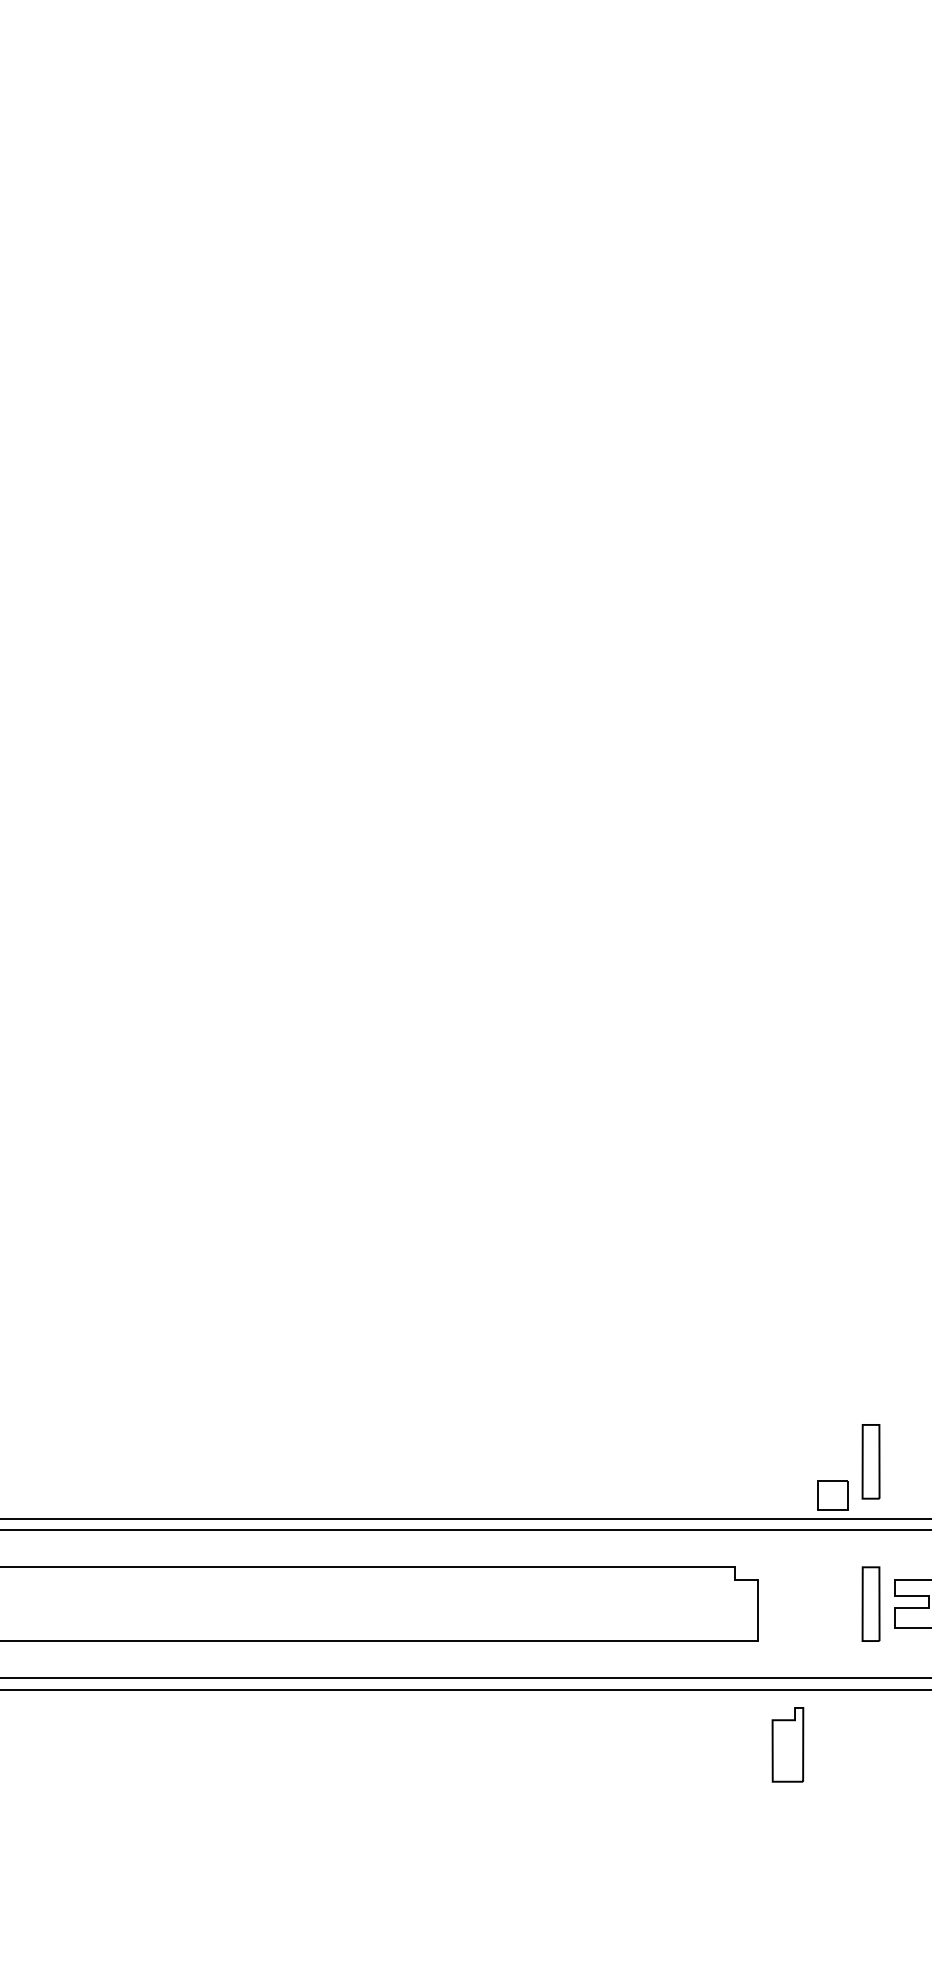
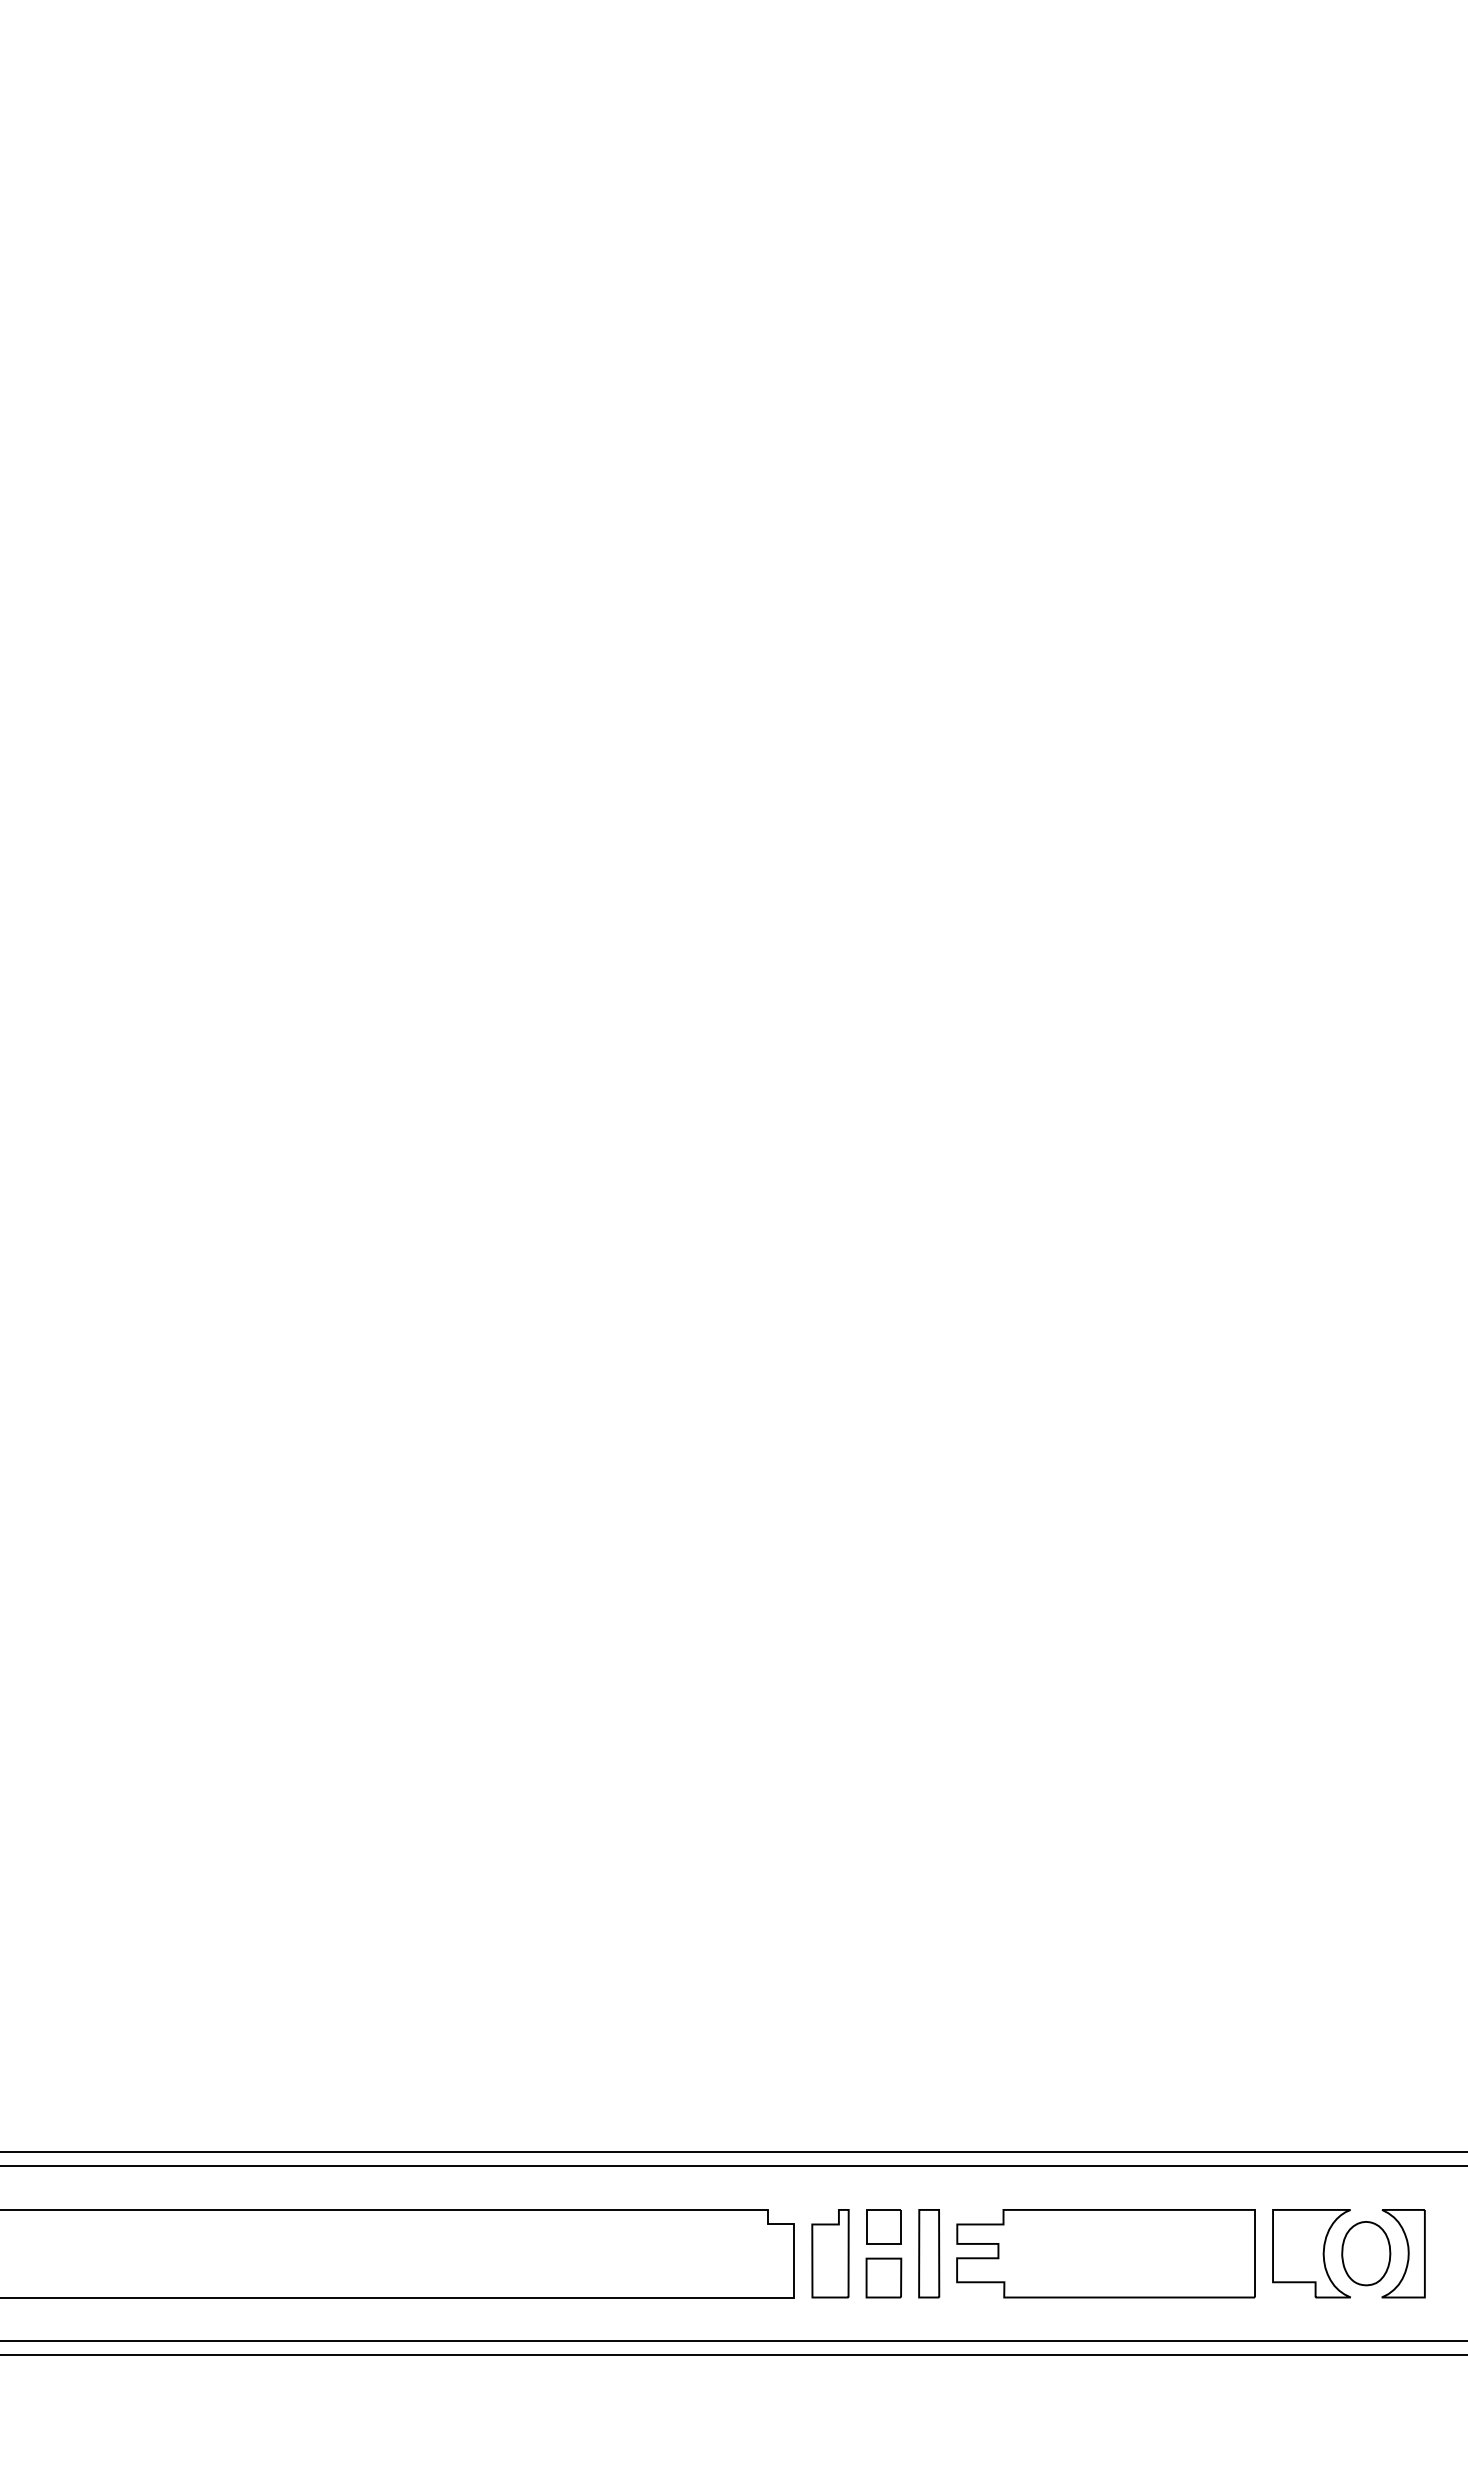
part: (871, 1461) -> (929, 2084), removed
part: (832, 1495) -> (883, 2226), moved
part: (832, 1624) -> (883, 2277), added
part: (787, 1744) -> (830, 2253), moved

